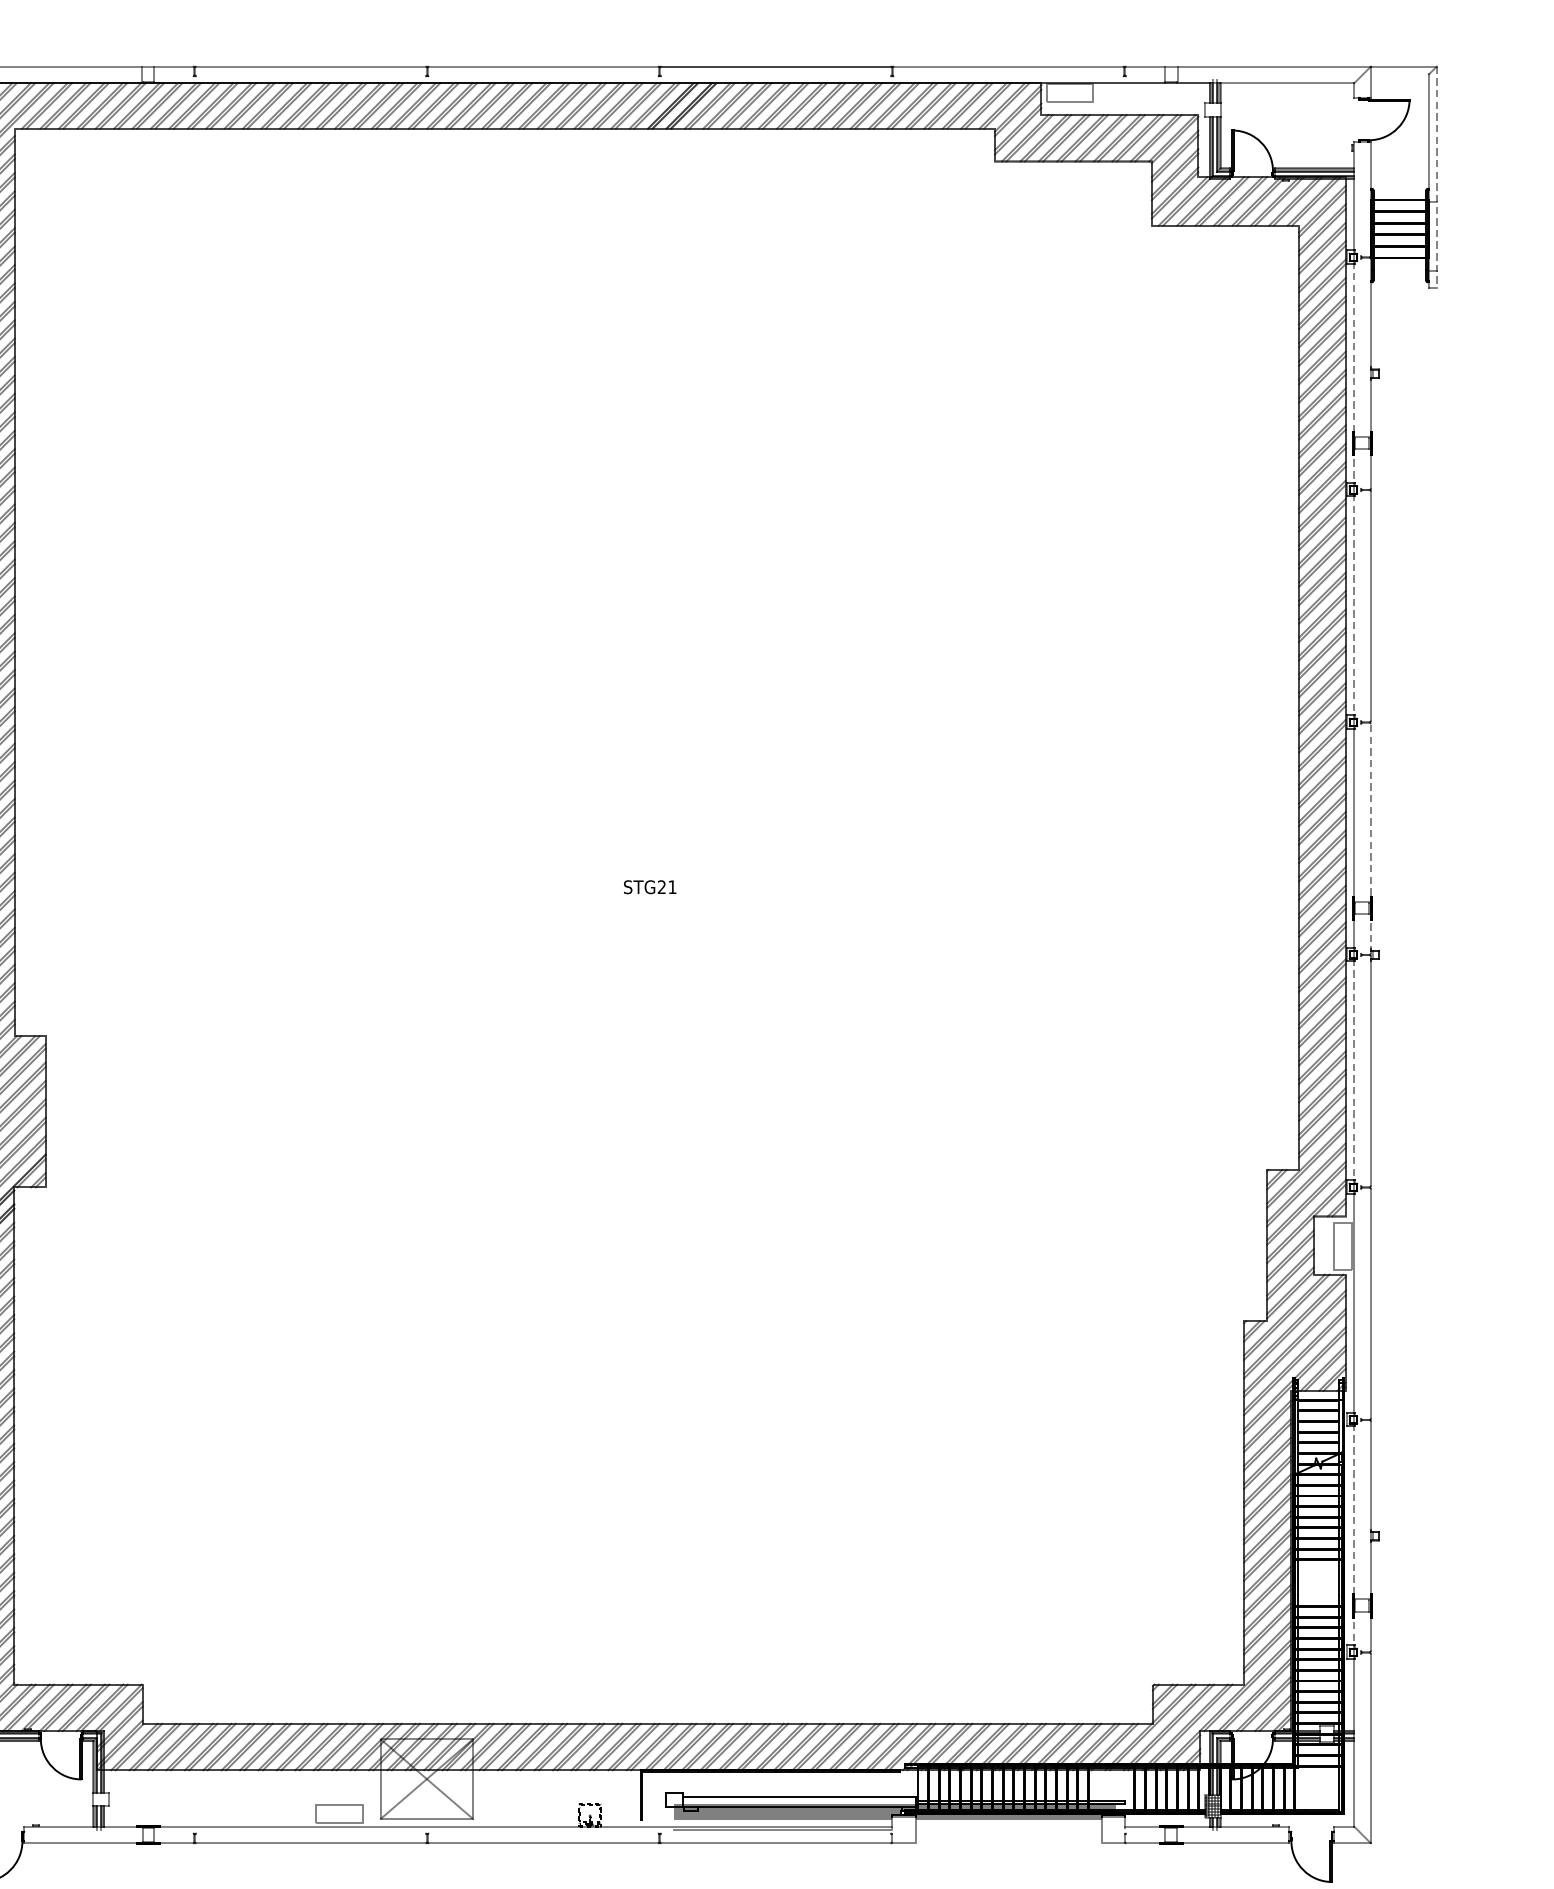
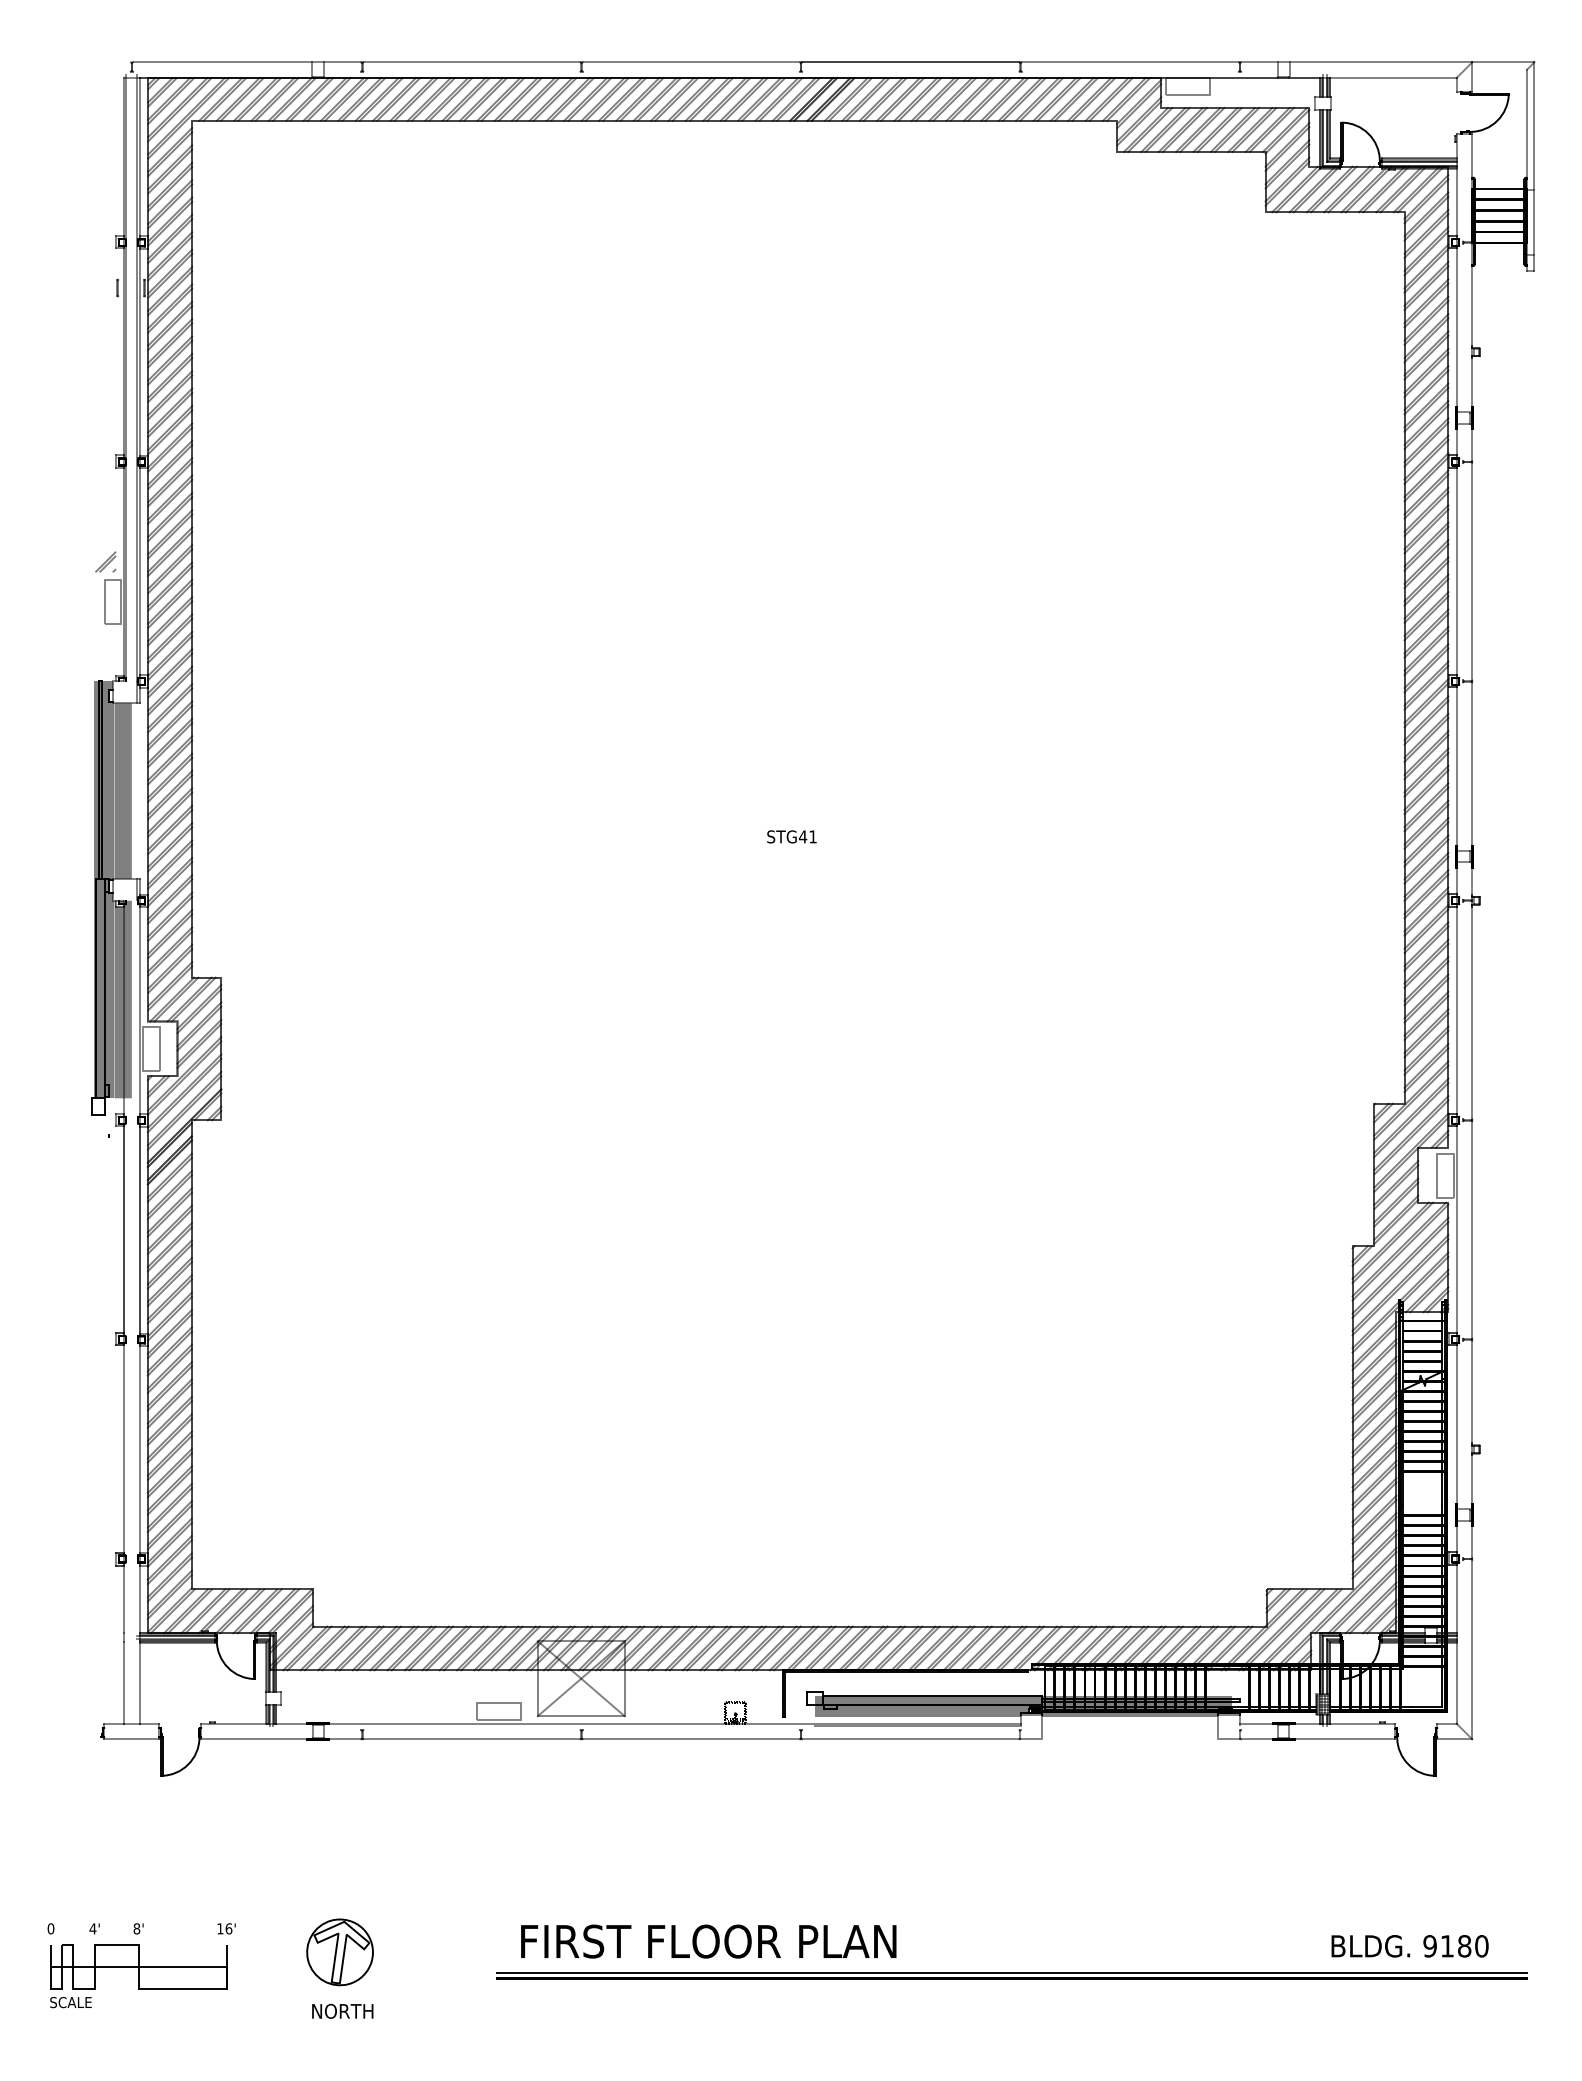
line: (1436, 177) -> (1534, 167), dashed -> solid
line: (1354, 374) -> (1456, 352), dashed -> solid
line: (1354, 607) -> (1456, 572), dashed -> solid
line: (1371, 839) -> (1472, 791), dashed -> solid
text: (661, 886) -> (802, 836), STG21 -> STG41
line: (1354, 1072) -> (1456, 1011), dashed -> solid
line: (1354, 1536) -> (1456, 1449), dashed -> solid
fill: (894, 1800) -> (1022, 1698), added

